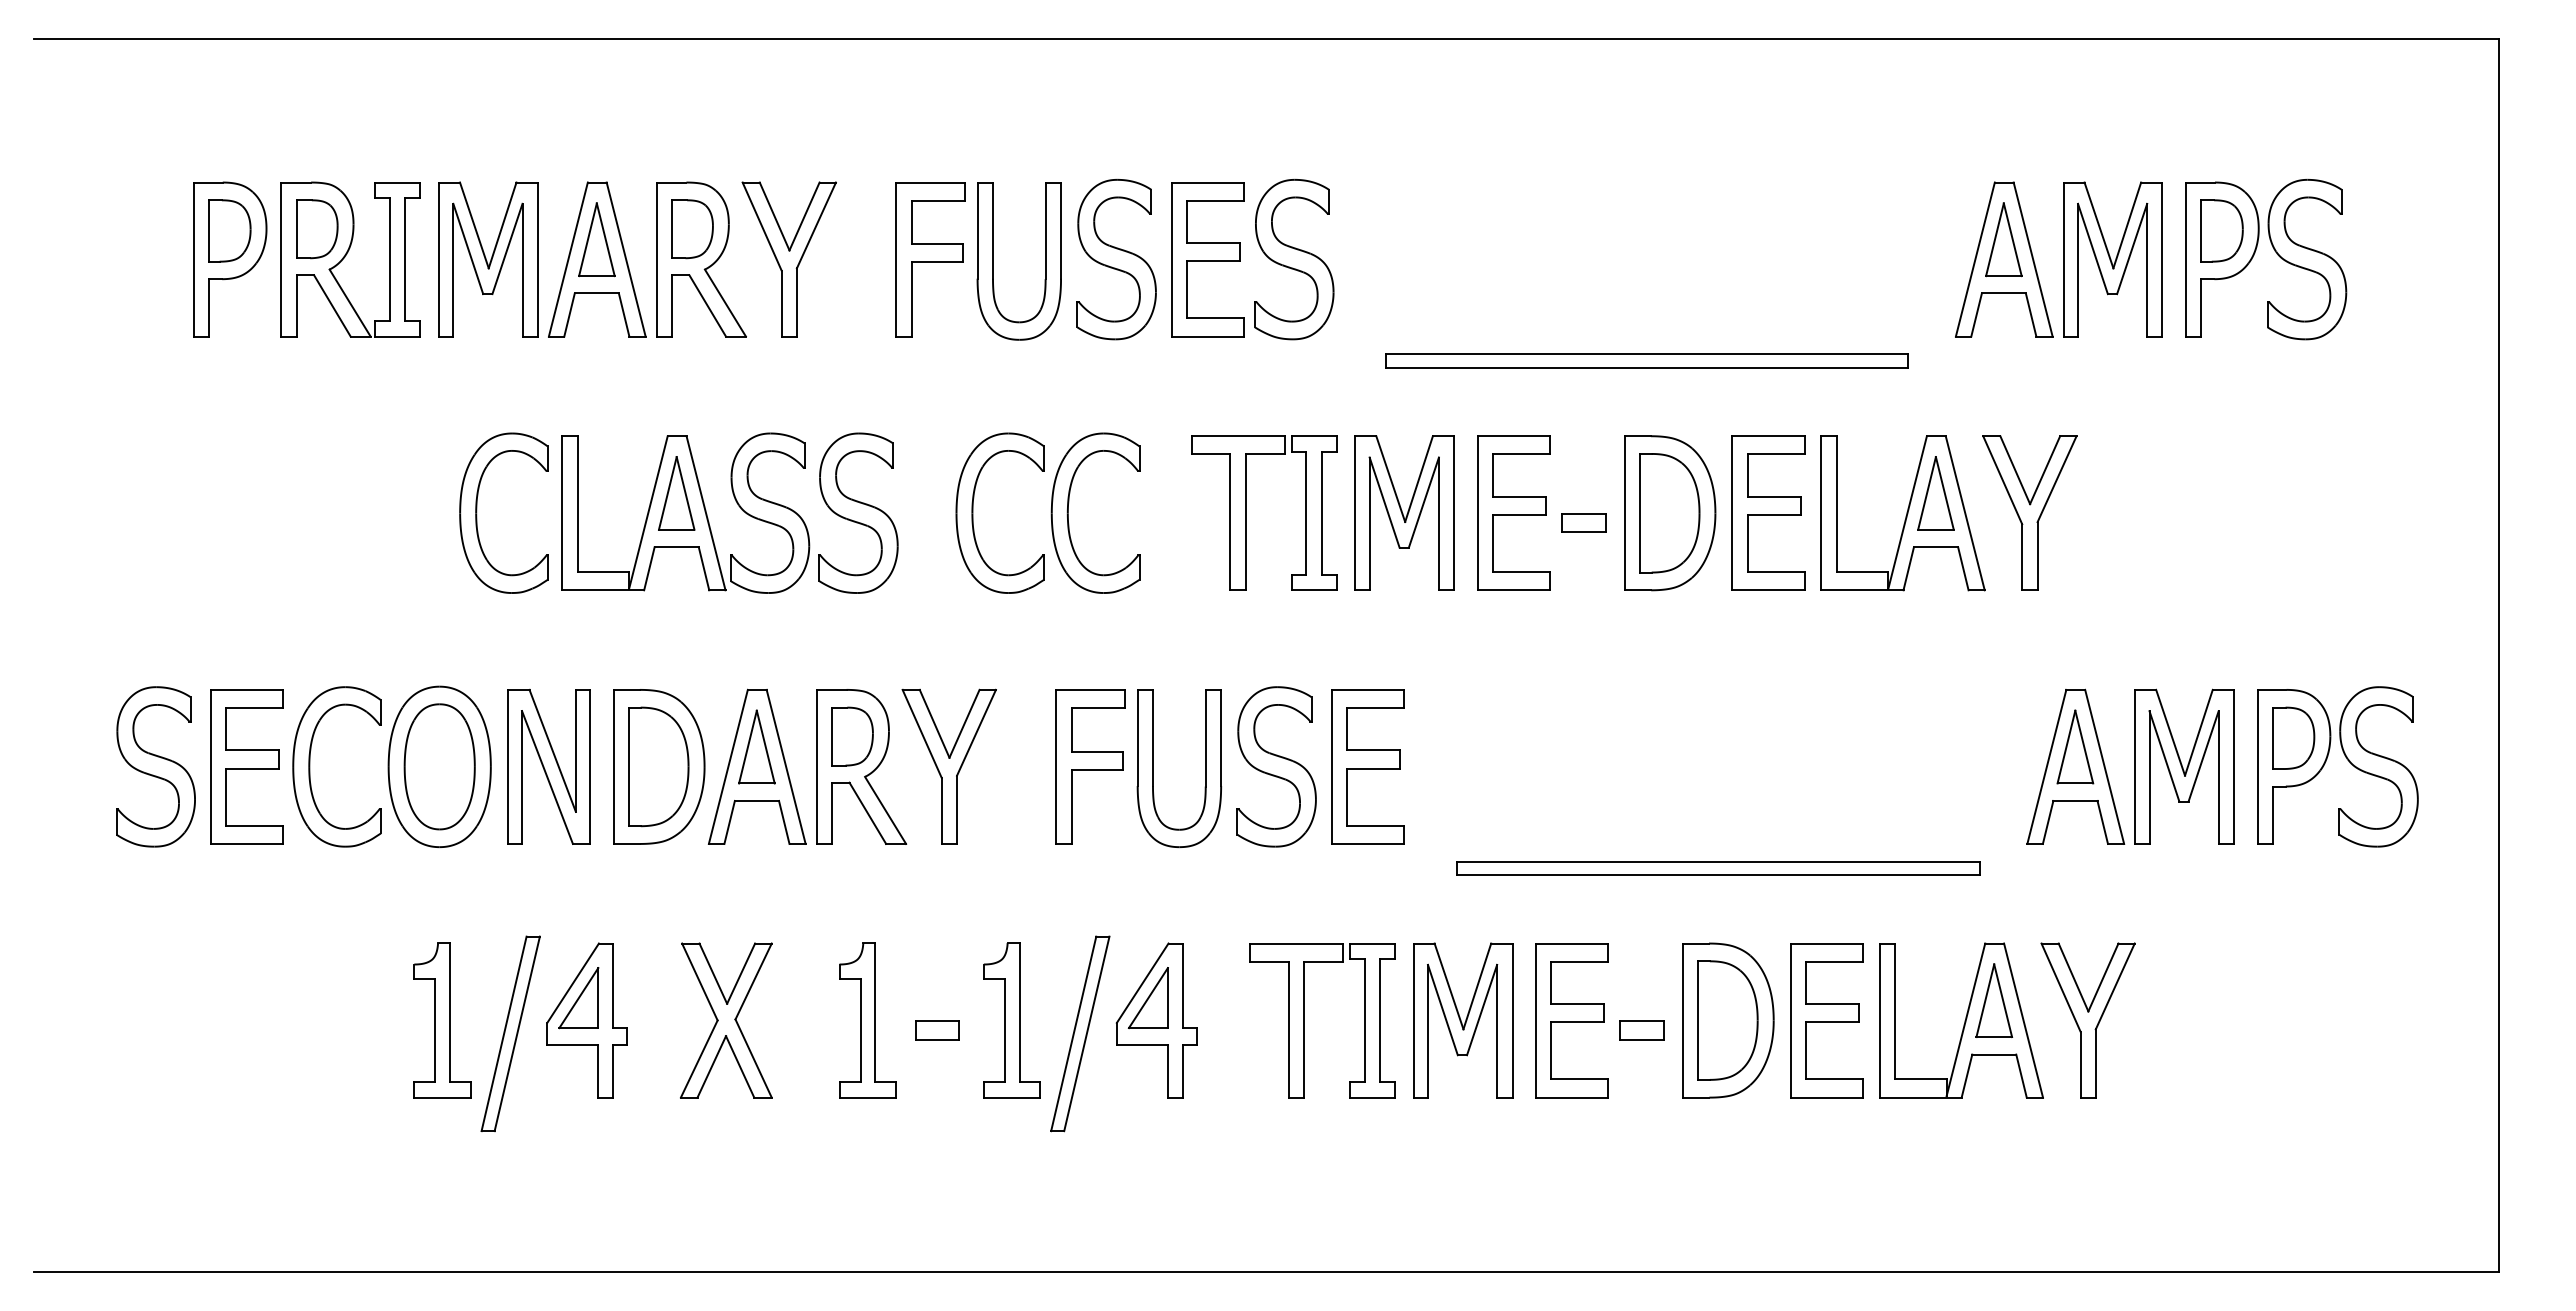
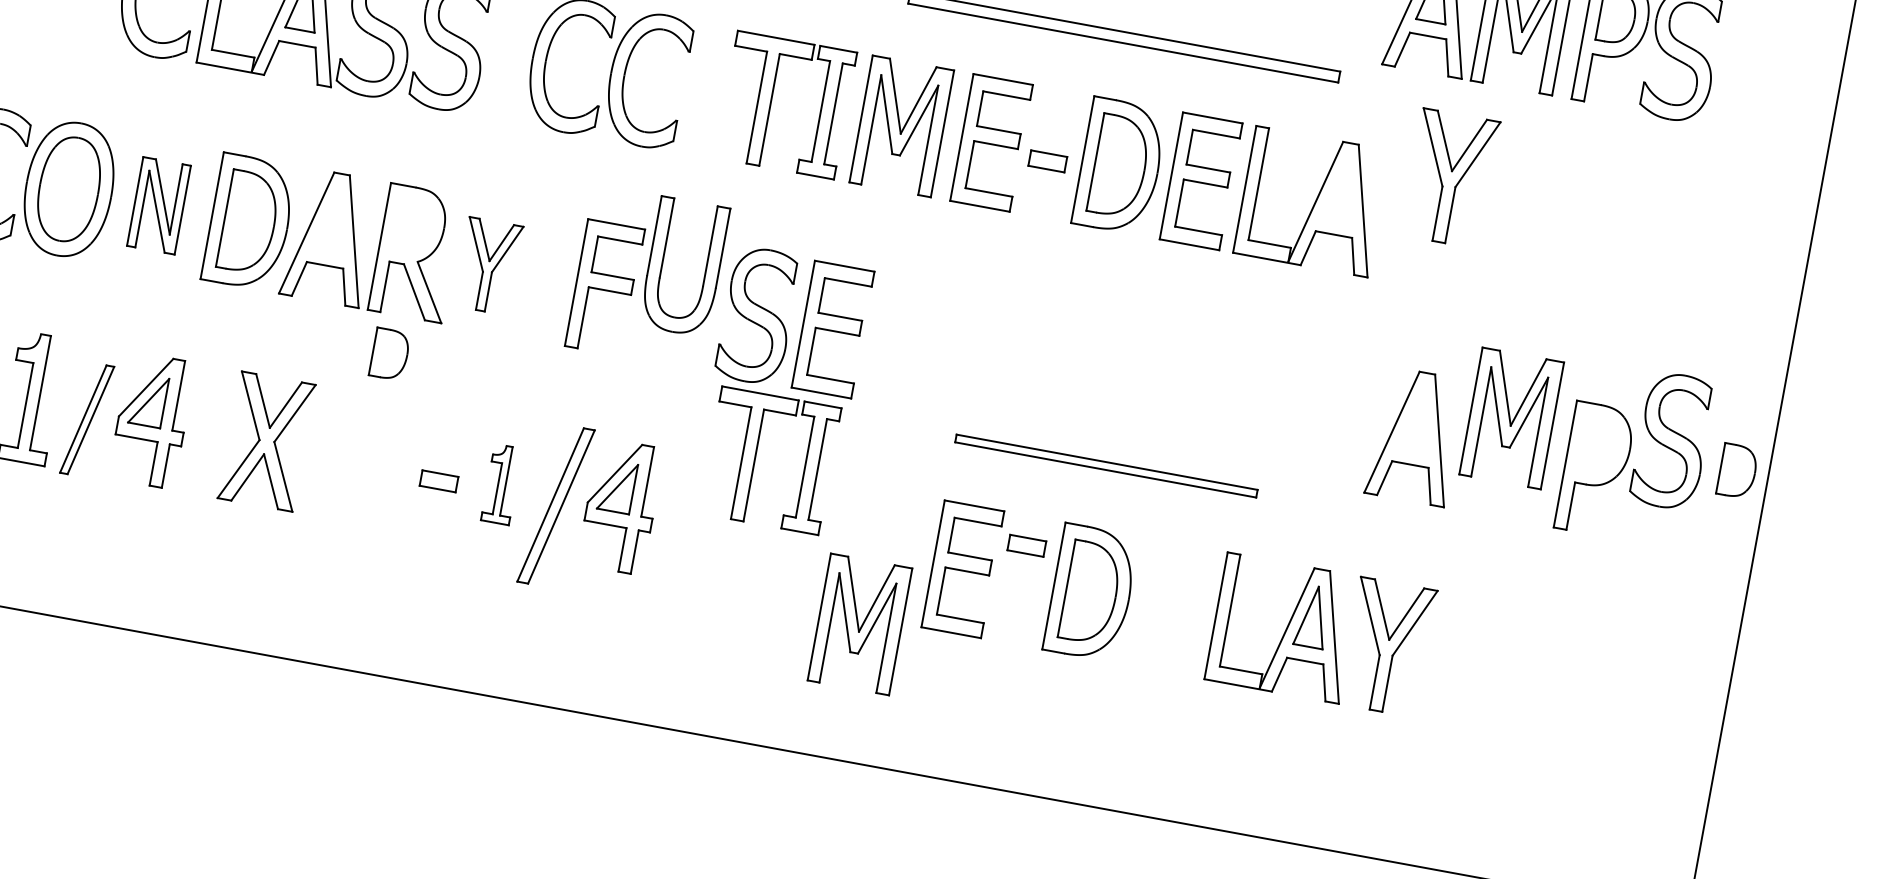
part: (1935, 493) -> (1341, 190), removed
part: (2029, 512) -> (1450, 177), moved
part: (852, 736) -> (390, 354), moved
part: (2293, 737) -> (1737, 470), moved
part: (756, 746) -> (332, 220), removed
part: (2075, 746) -> (1418, 419), removed
part: (548, 766) -> (158, 205), size x0.7
part: (948, 766) -> (487, 265), size x0.7
part: (2184, 766) -> (1511, 418), moved
part: (2378, 766) -> (1672, 440), moved
part: (1153, 768) -> (662, 263), moved
part: (1718, 868) -> (1106, 466), size x0.7
part: (867, 1020) -> (382, 462), removed
part: (1011, 1020) -> (501, 484), size x0.6
part: (1304, 1020) -> (755, 458), moved
part: (1463, 1020) -> (860, 624), moved
part: (1826, 1020) -> (1172, 607), removed
part: (1641, 1030) -> (1026, 545), moved
part: (510, 1033) -> (87, 419), size x0.7

